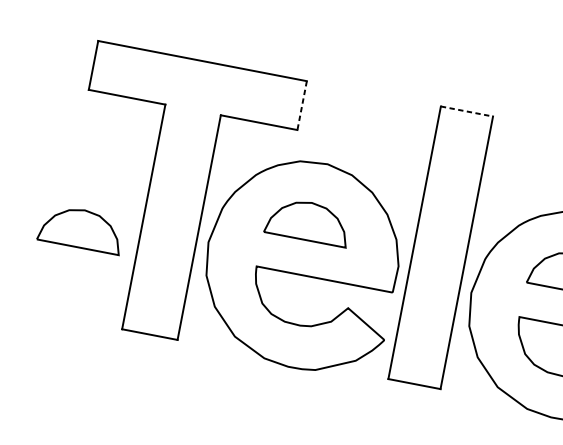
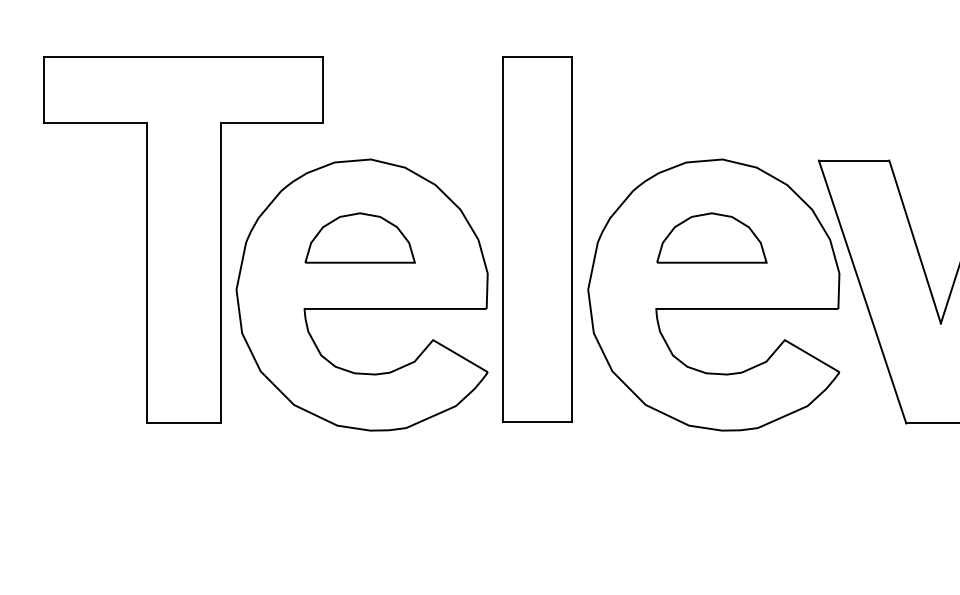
line: (302, 105) -> (323, 90), dashed -> solid
line: (466, 111) -> (537, 56), dashed -> solid
part: (80, 228) -> (68, 303), removed

